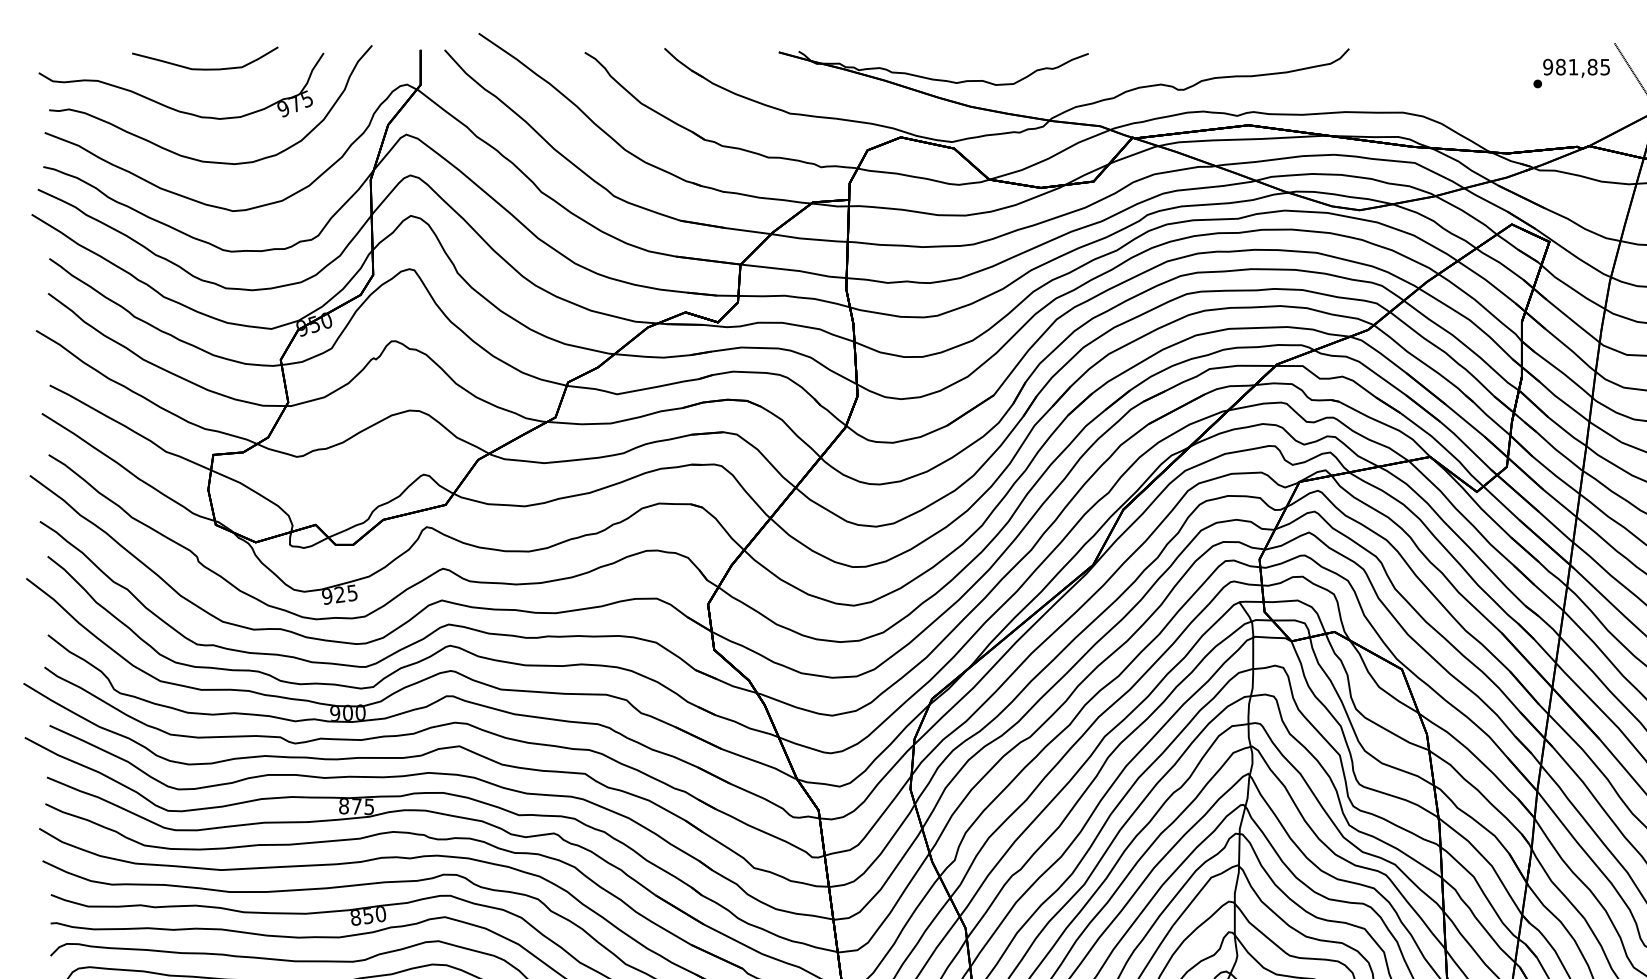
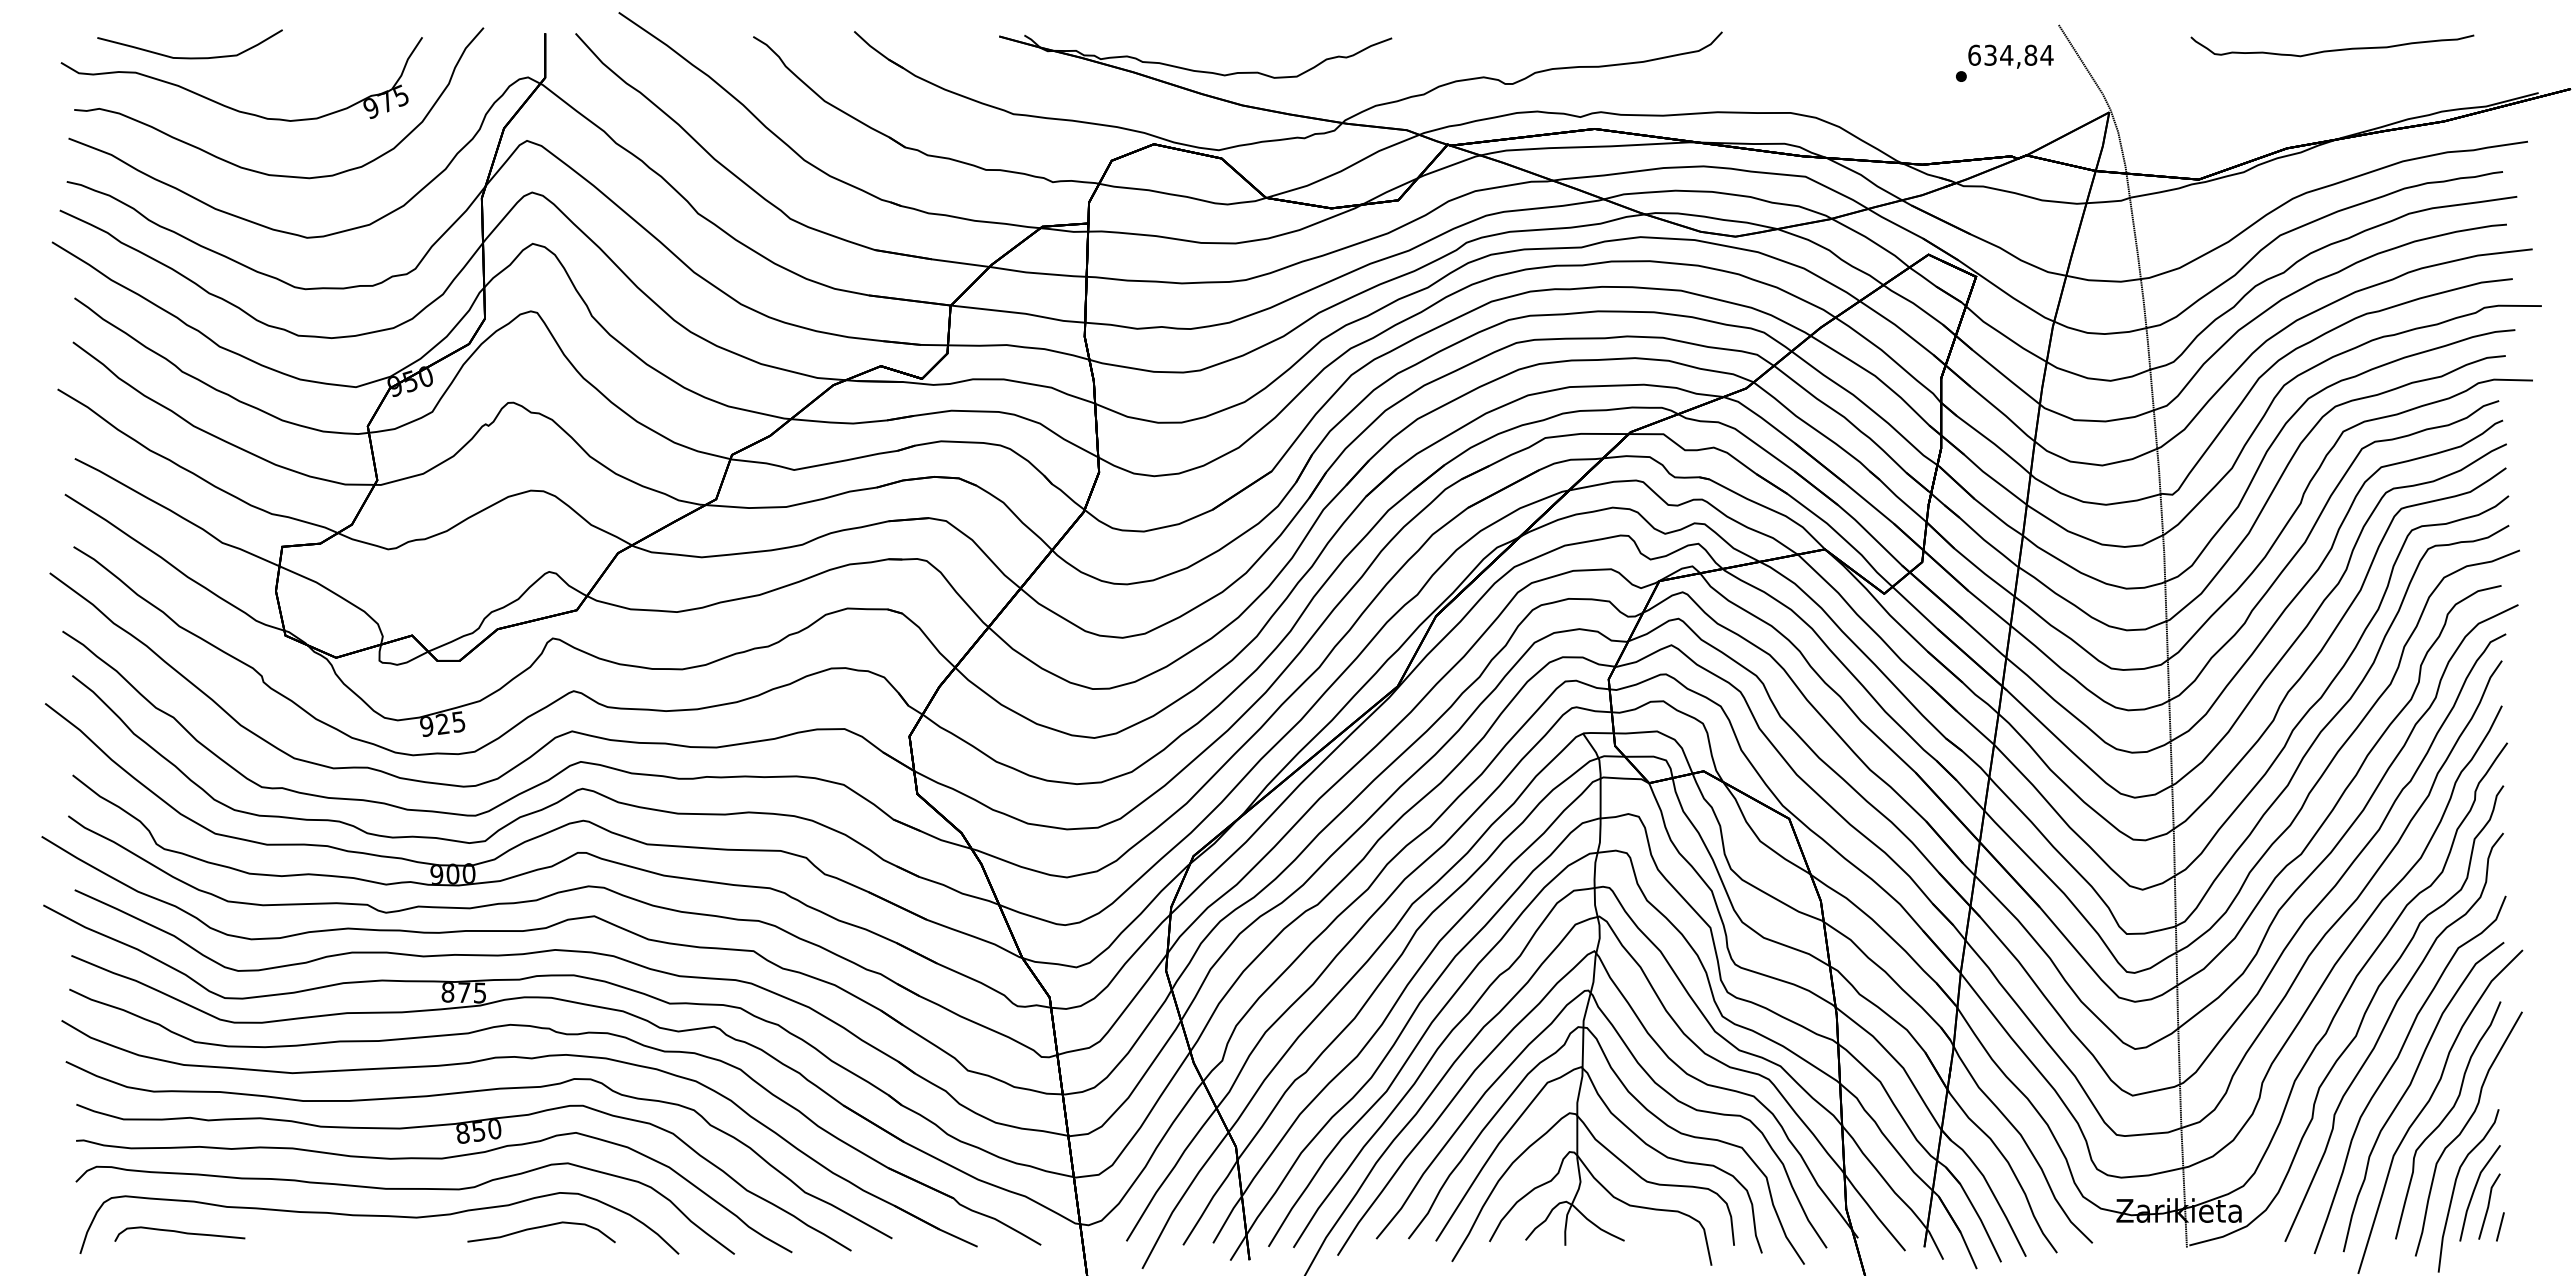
text: (1576, 66) -> (2010, 54), 981,85 -> 634,84
curve: (204, 68) -> (189, 57), moved

